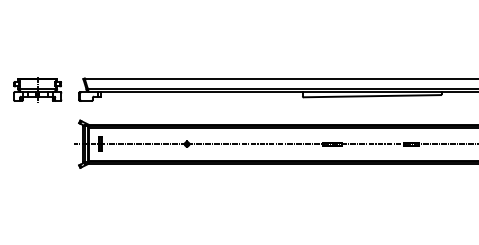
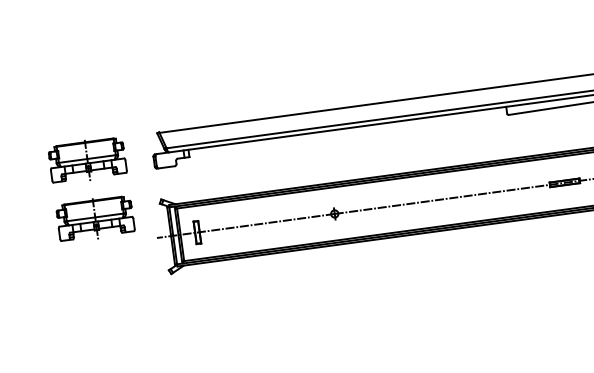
part: (37, 126) -> (94, 217), added

